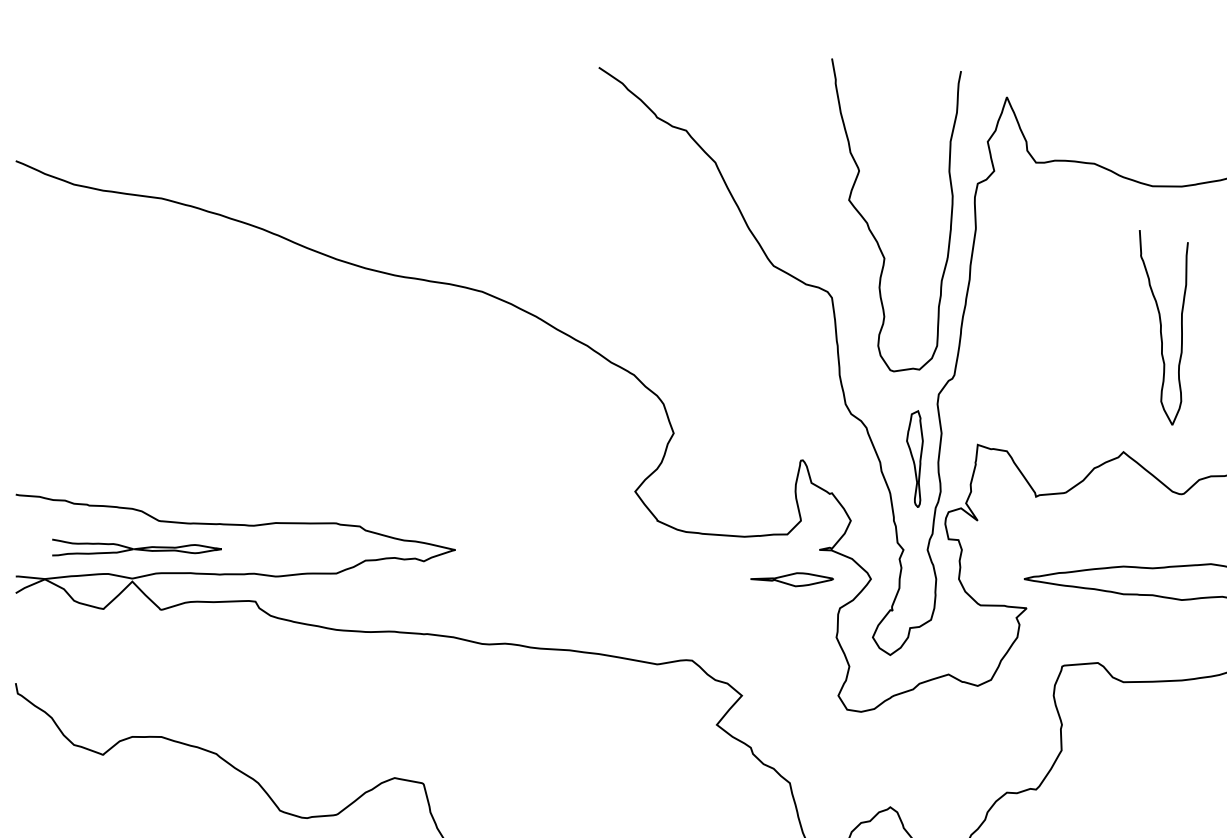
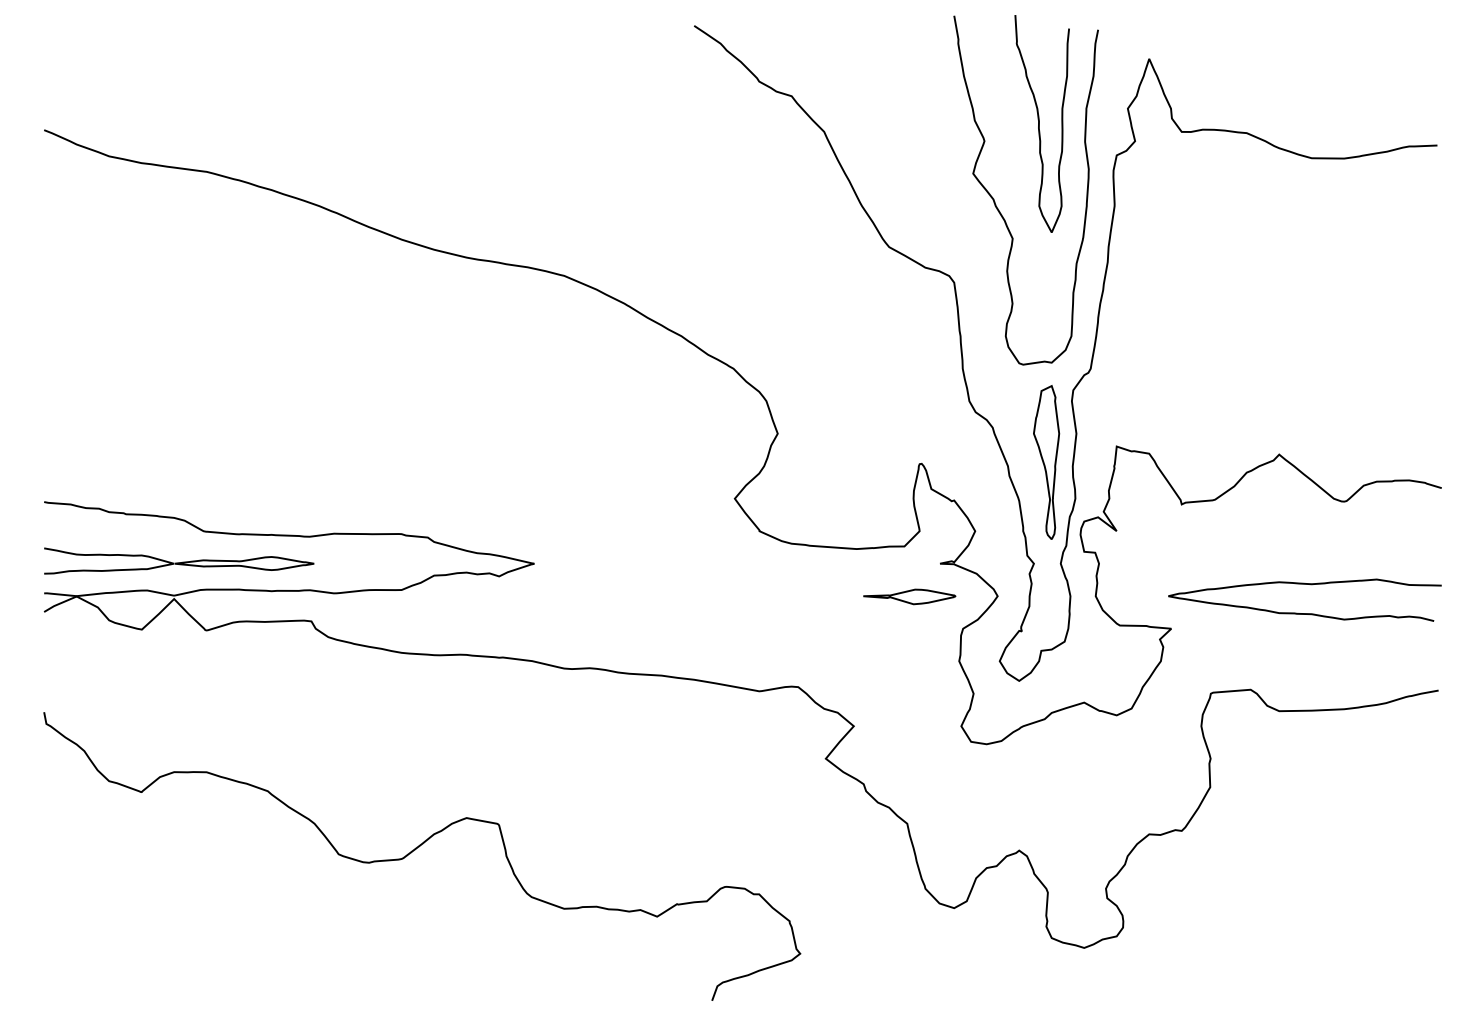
curve: (1161, 327) -> (1039, 123), moved
part: (914, 459) -> (1046, 462), size x1.43
part: (137, 547) -> (179, 560), size x1.43

